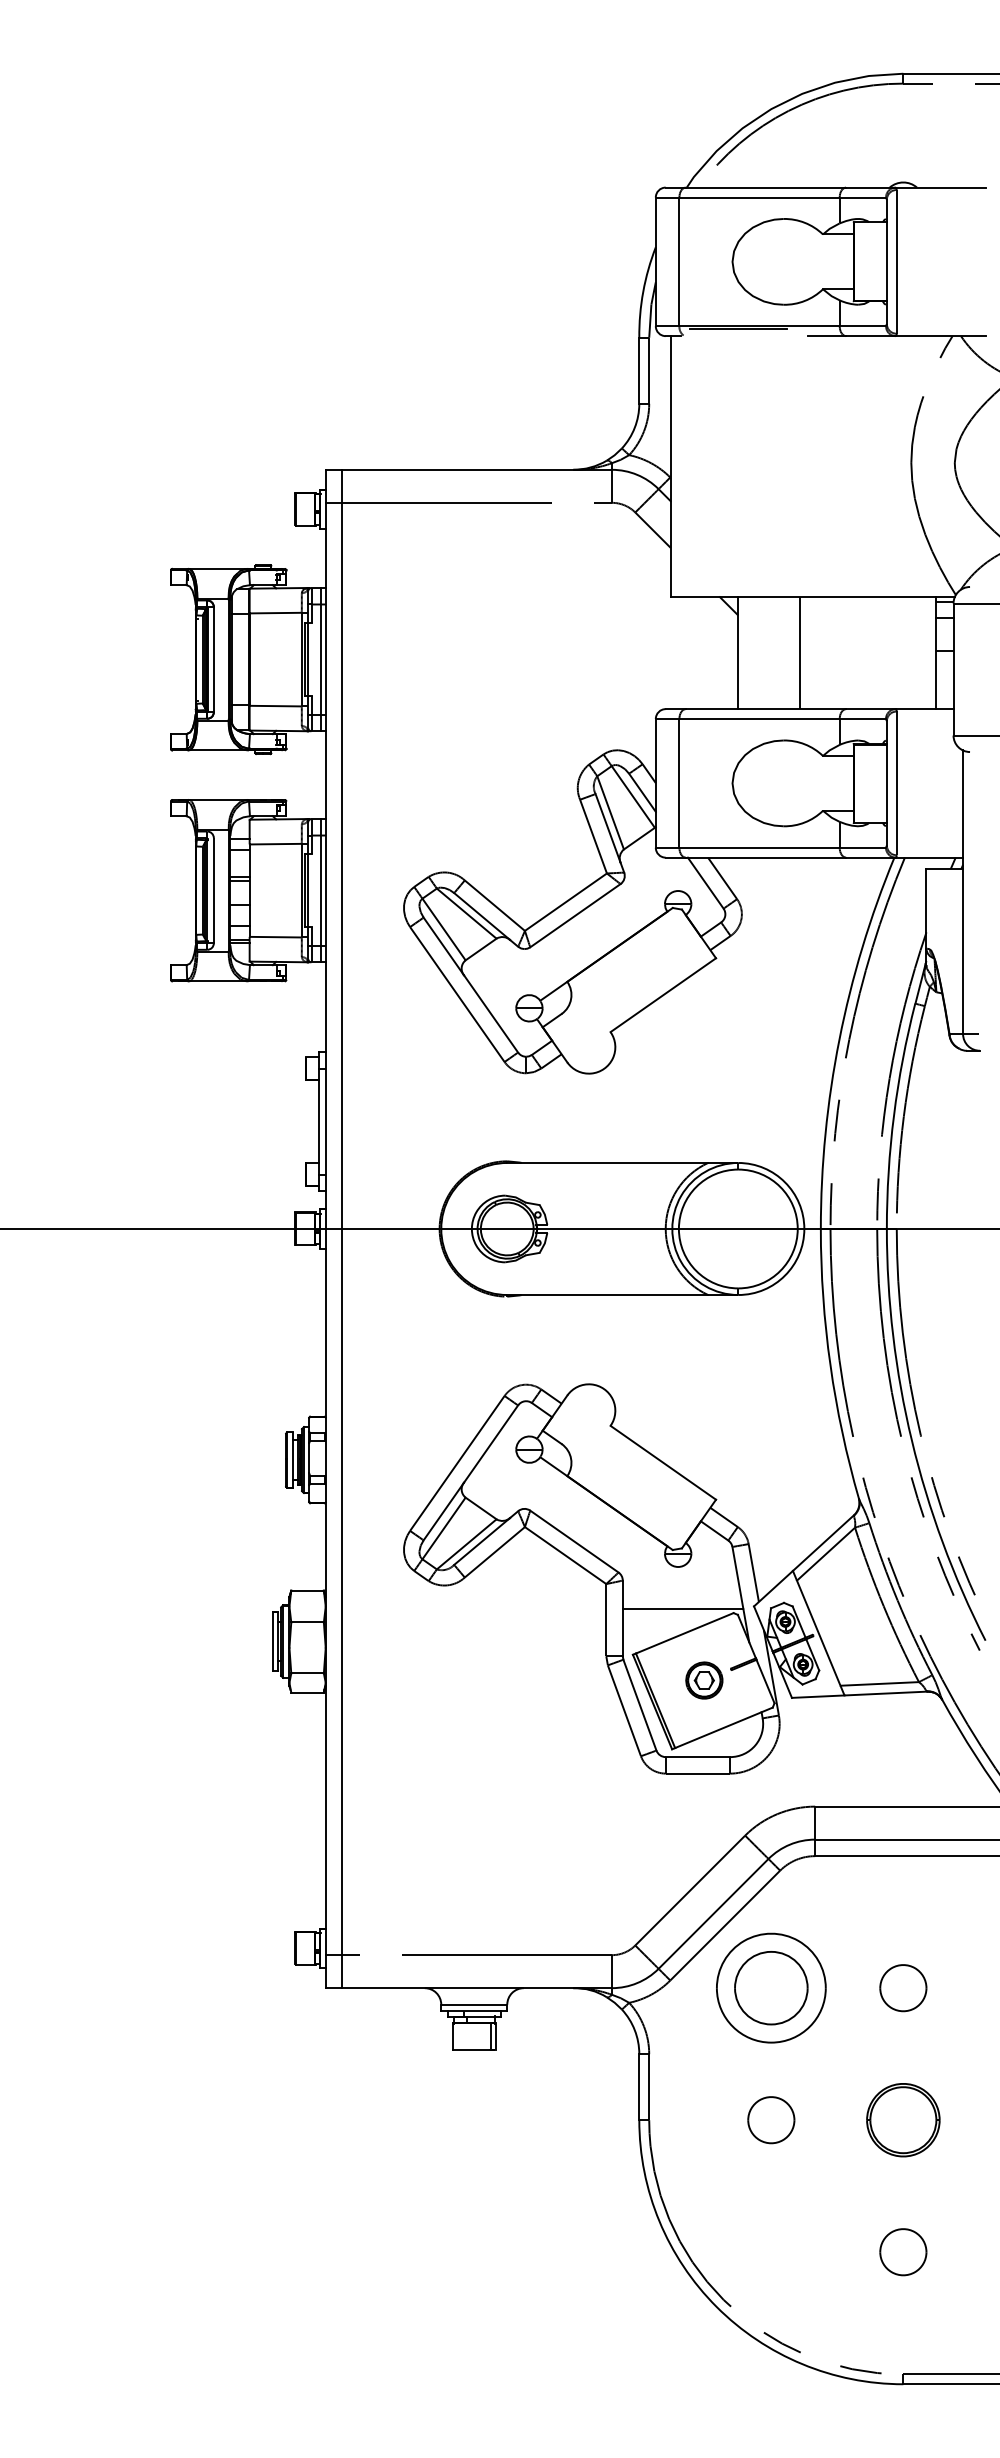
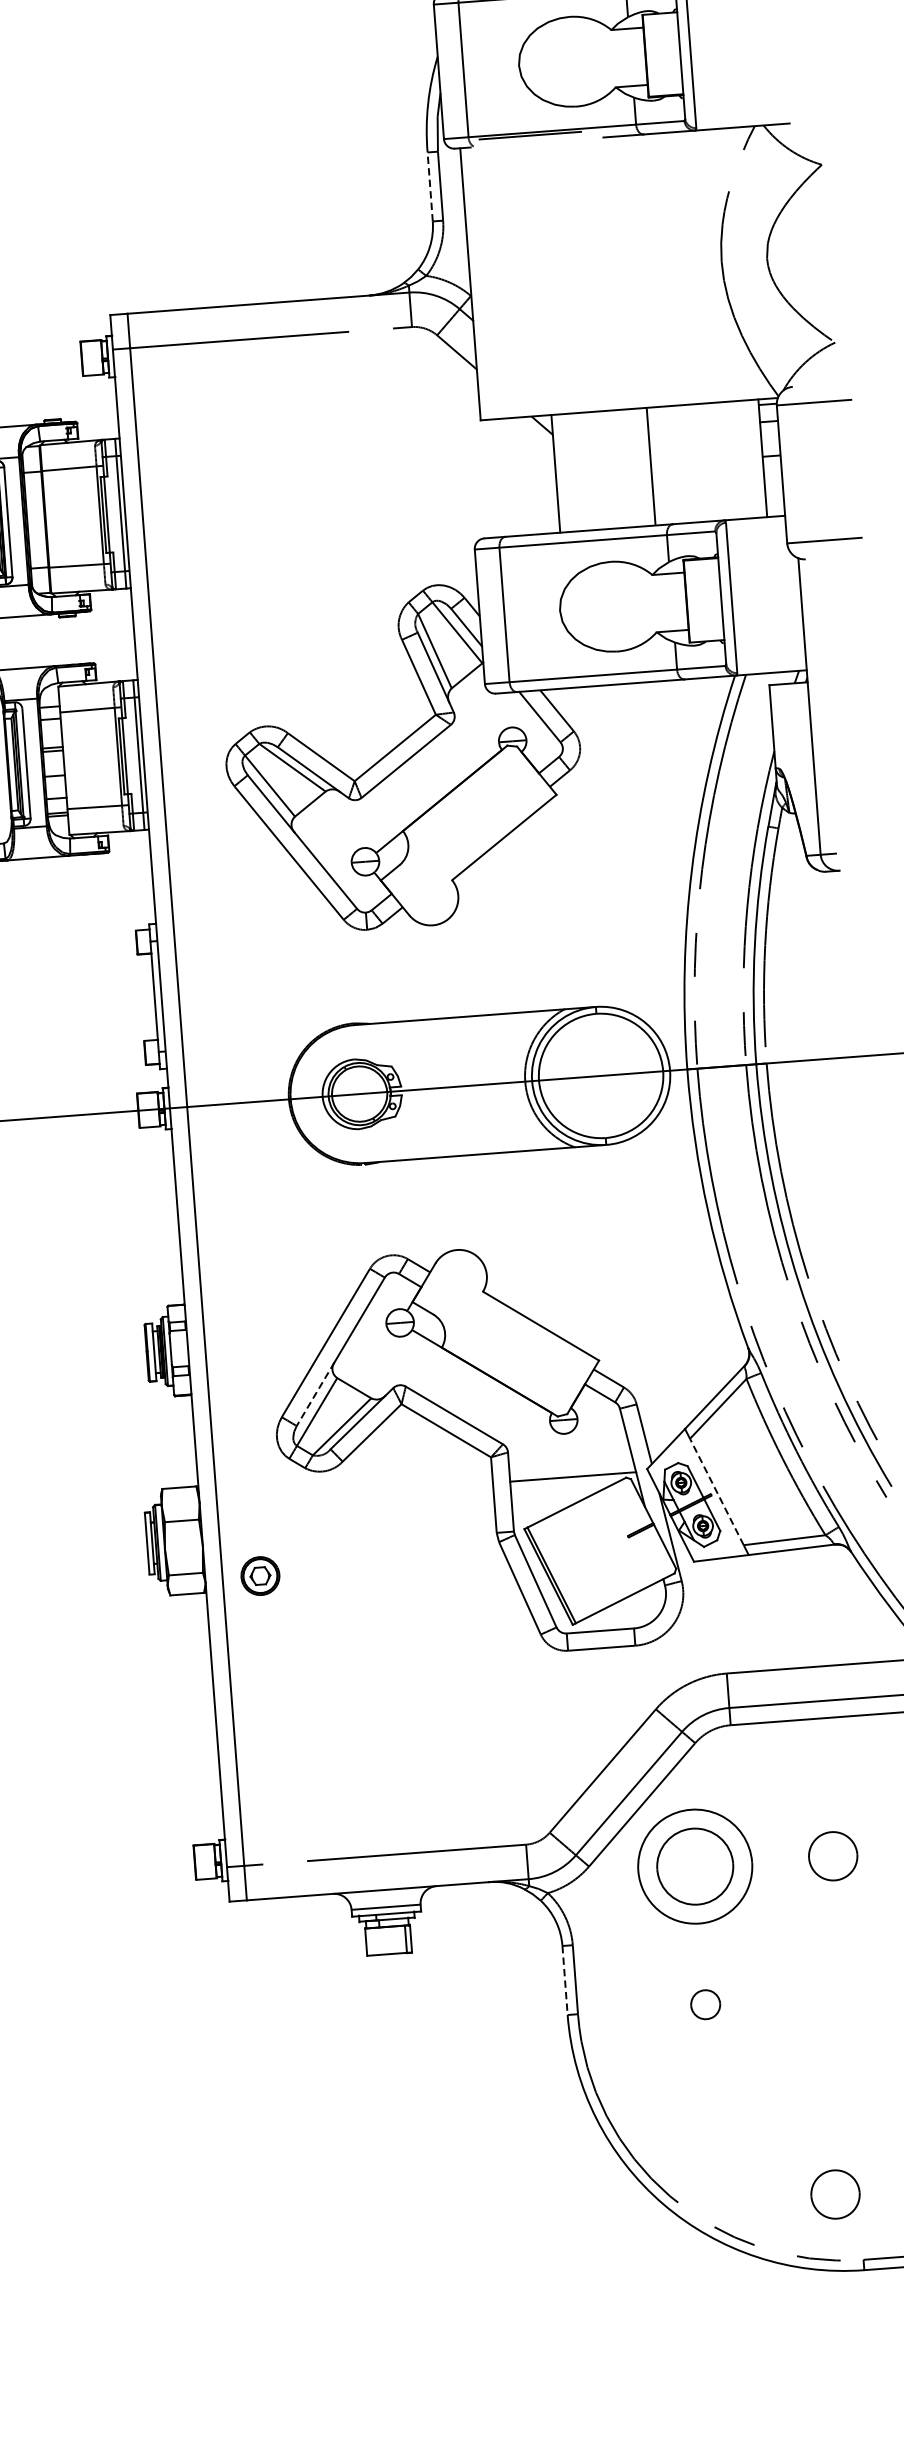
line: (639, 370) -> (430, 186), solid -> dashed
line: (799, 652) -> (651, 466), moved
line: (443, 1511) -> (315, 1394), solid -> dashed
line: (818, 1633) -> (716, 1492), solid -> dashed
part: (704, 1680) -> (260, 1576), moved
line: (639, 2087) -> (565, 1980), solid -> dashed
part: (771, 2120) -> (705, 2004), size x0.6
part: (903, 2120) -> (843, 1994), removed
part: (903, 2252) -> (835, 2194), moved

